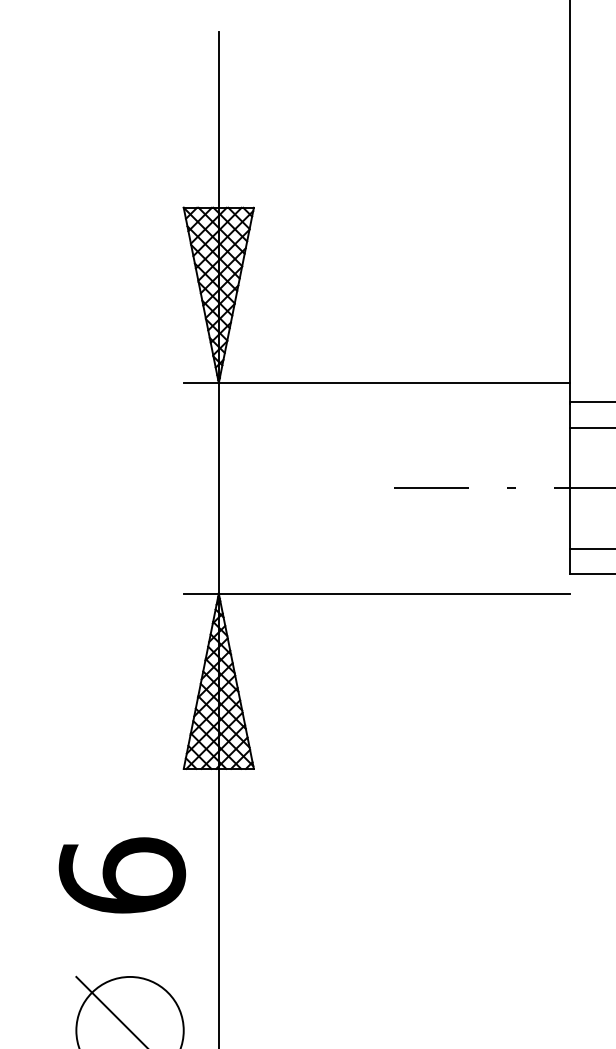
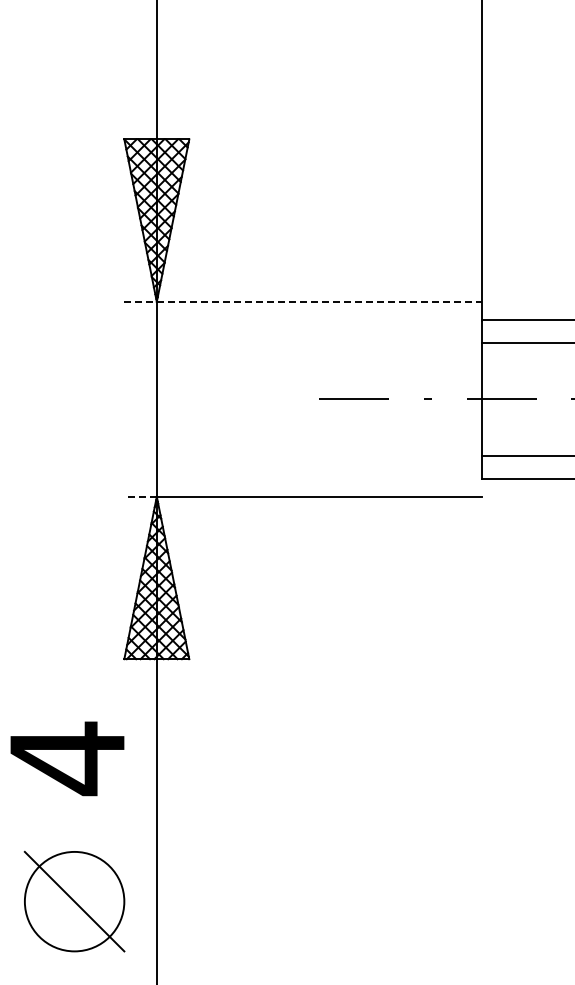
line: (377, 382) -> (303, 301), solid -> dashed
line: (201, 593) -> (140, 496), solid -> dashed
text: (122, 876) -> (67, 758), 6 -> 4

